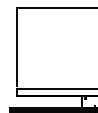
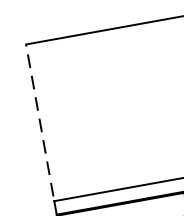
line: (16, 46) -> (39, 119), solid -> dashed

